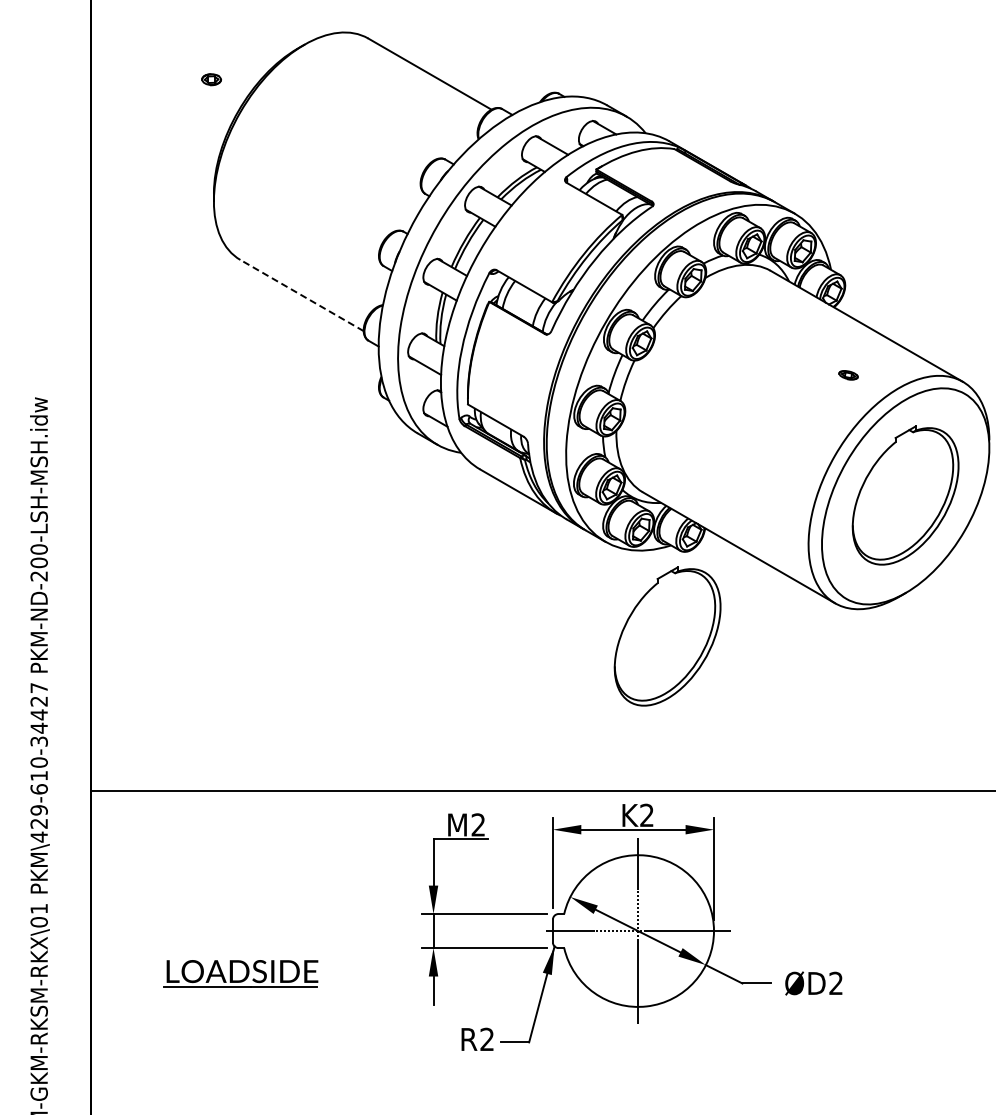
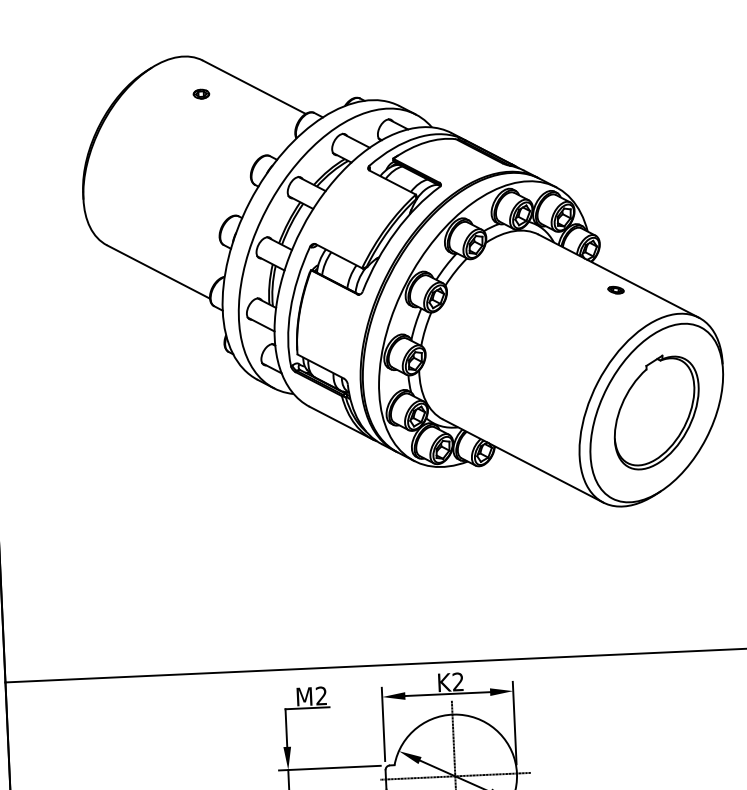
part: (211, 79) -> (201, 94), moved
line: (301, 295) -> (158, 272), dashed -> solid
part: (848, 375) -> (616, 290), moved
part: (667, 636) -> (468, 535), removed

